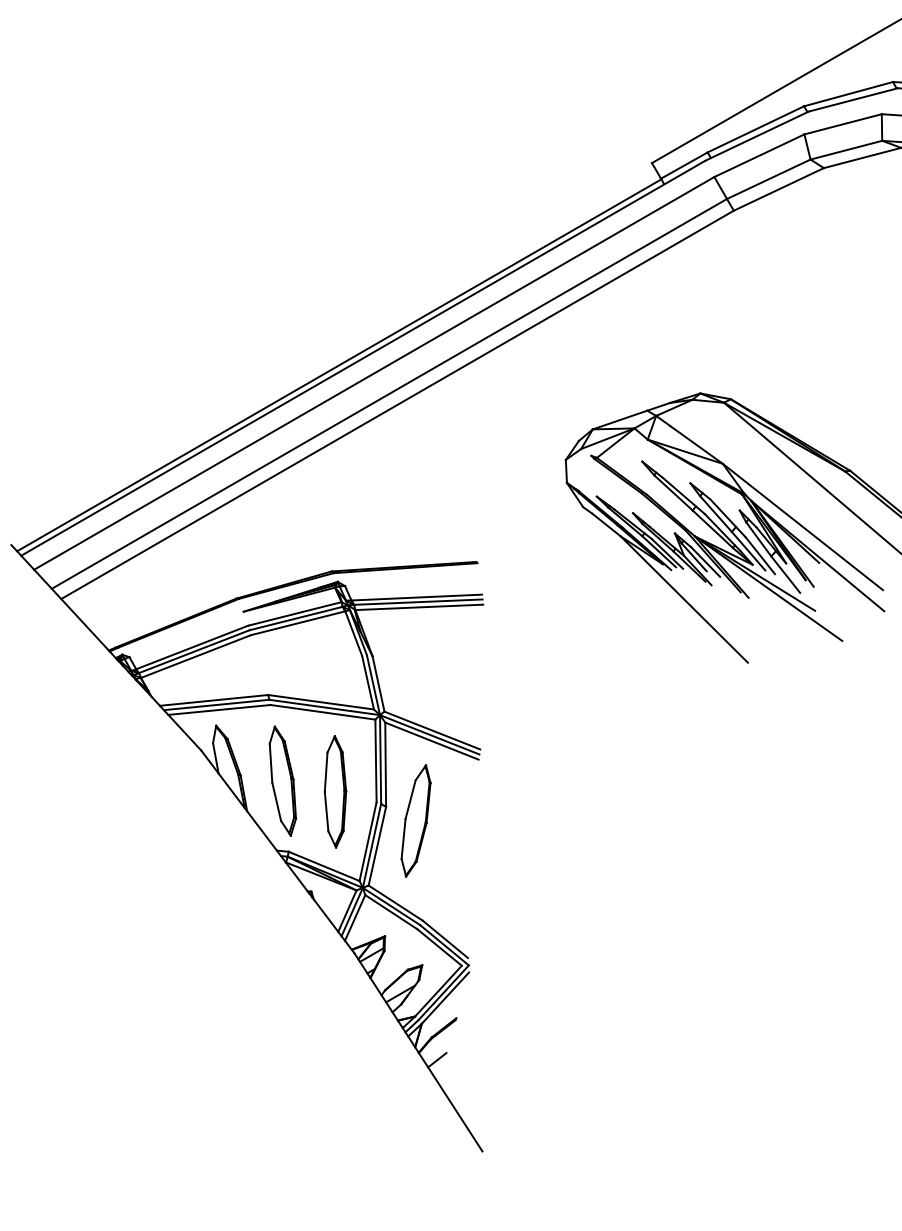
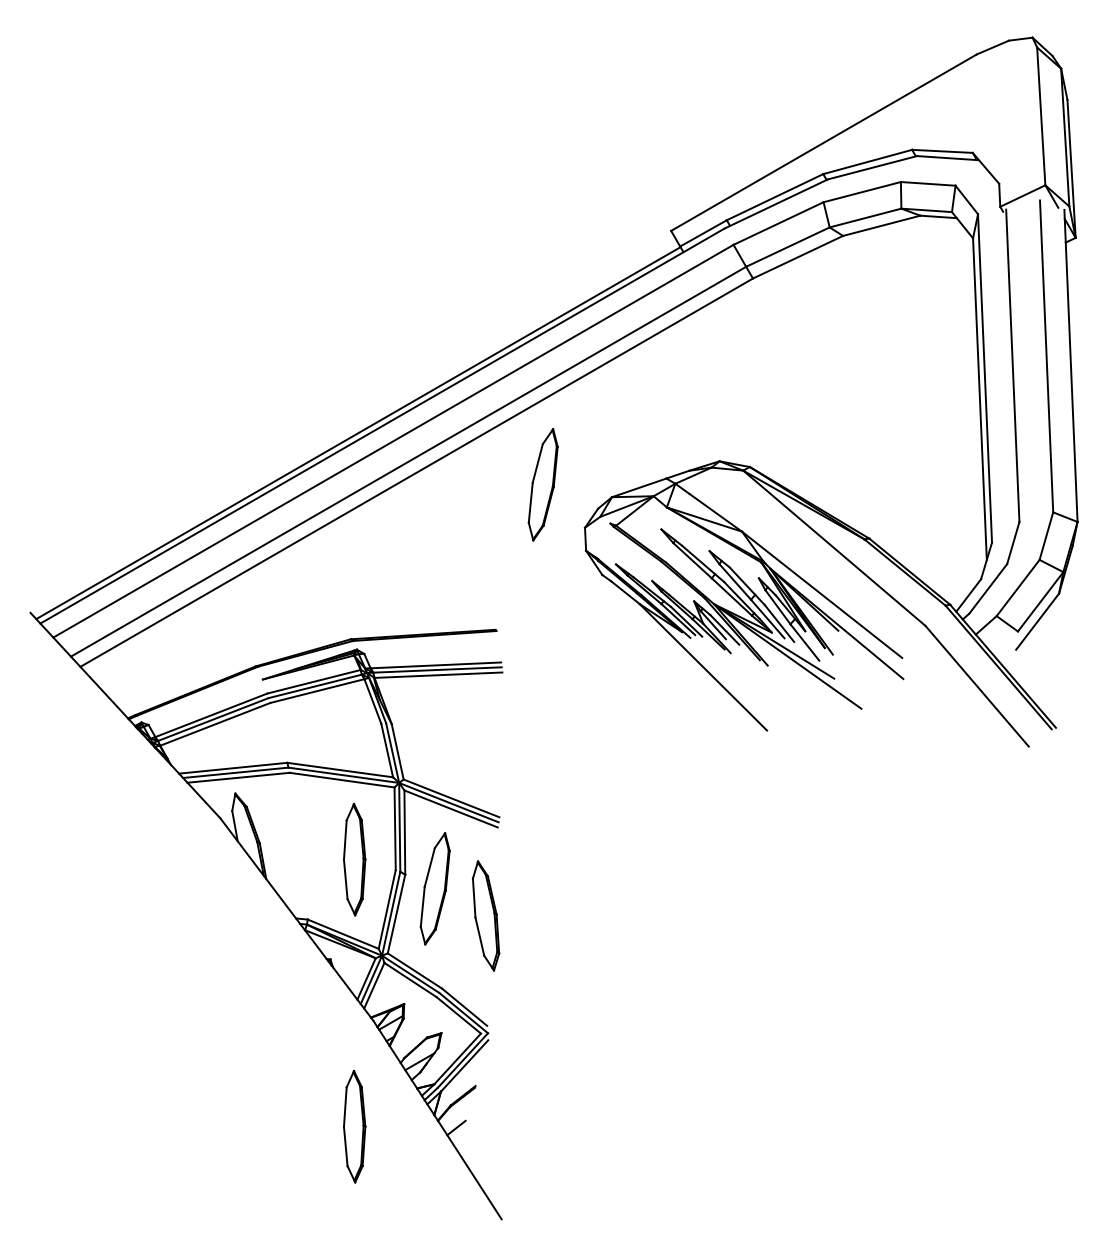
part: (523, 416) -> (542, 484), added
part: (283, 780) -> (486, 915), moved
part: (335, 1058) -> (354, 1126), added

